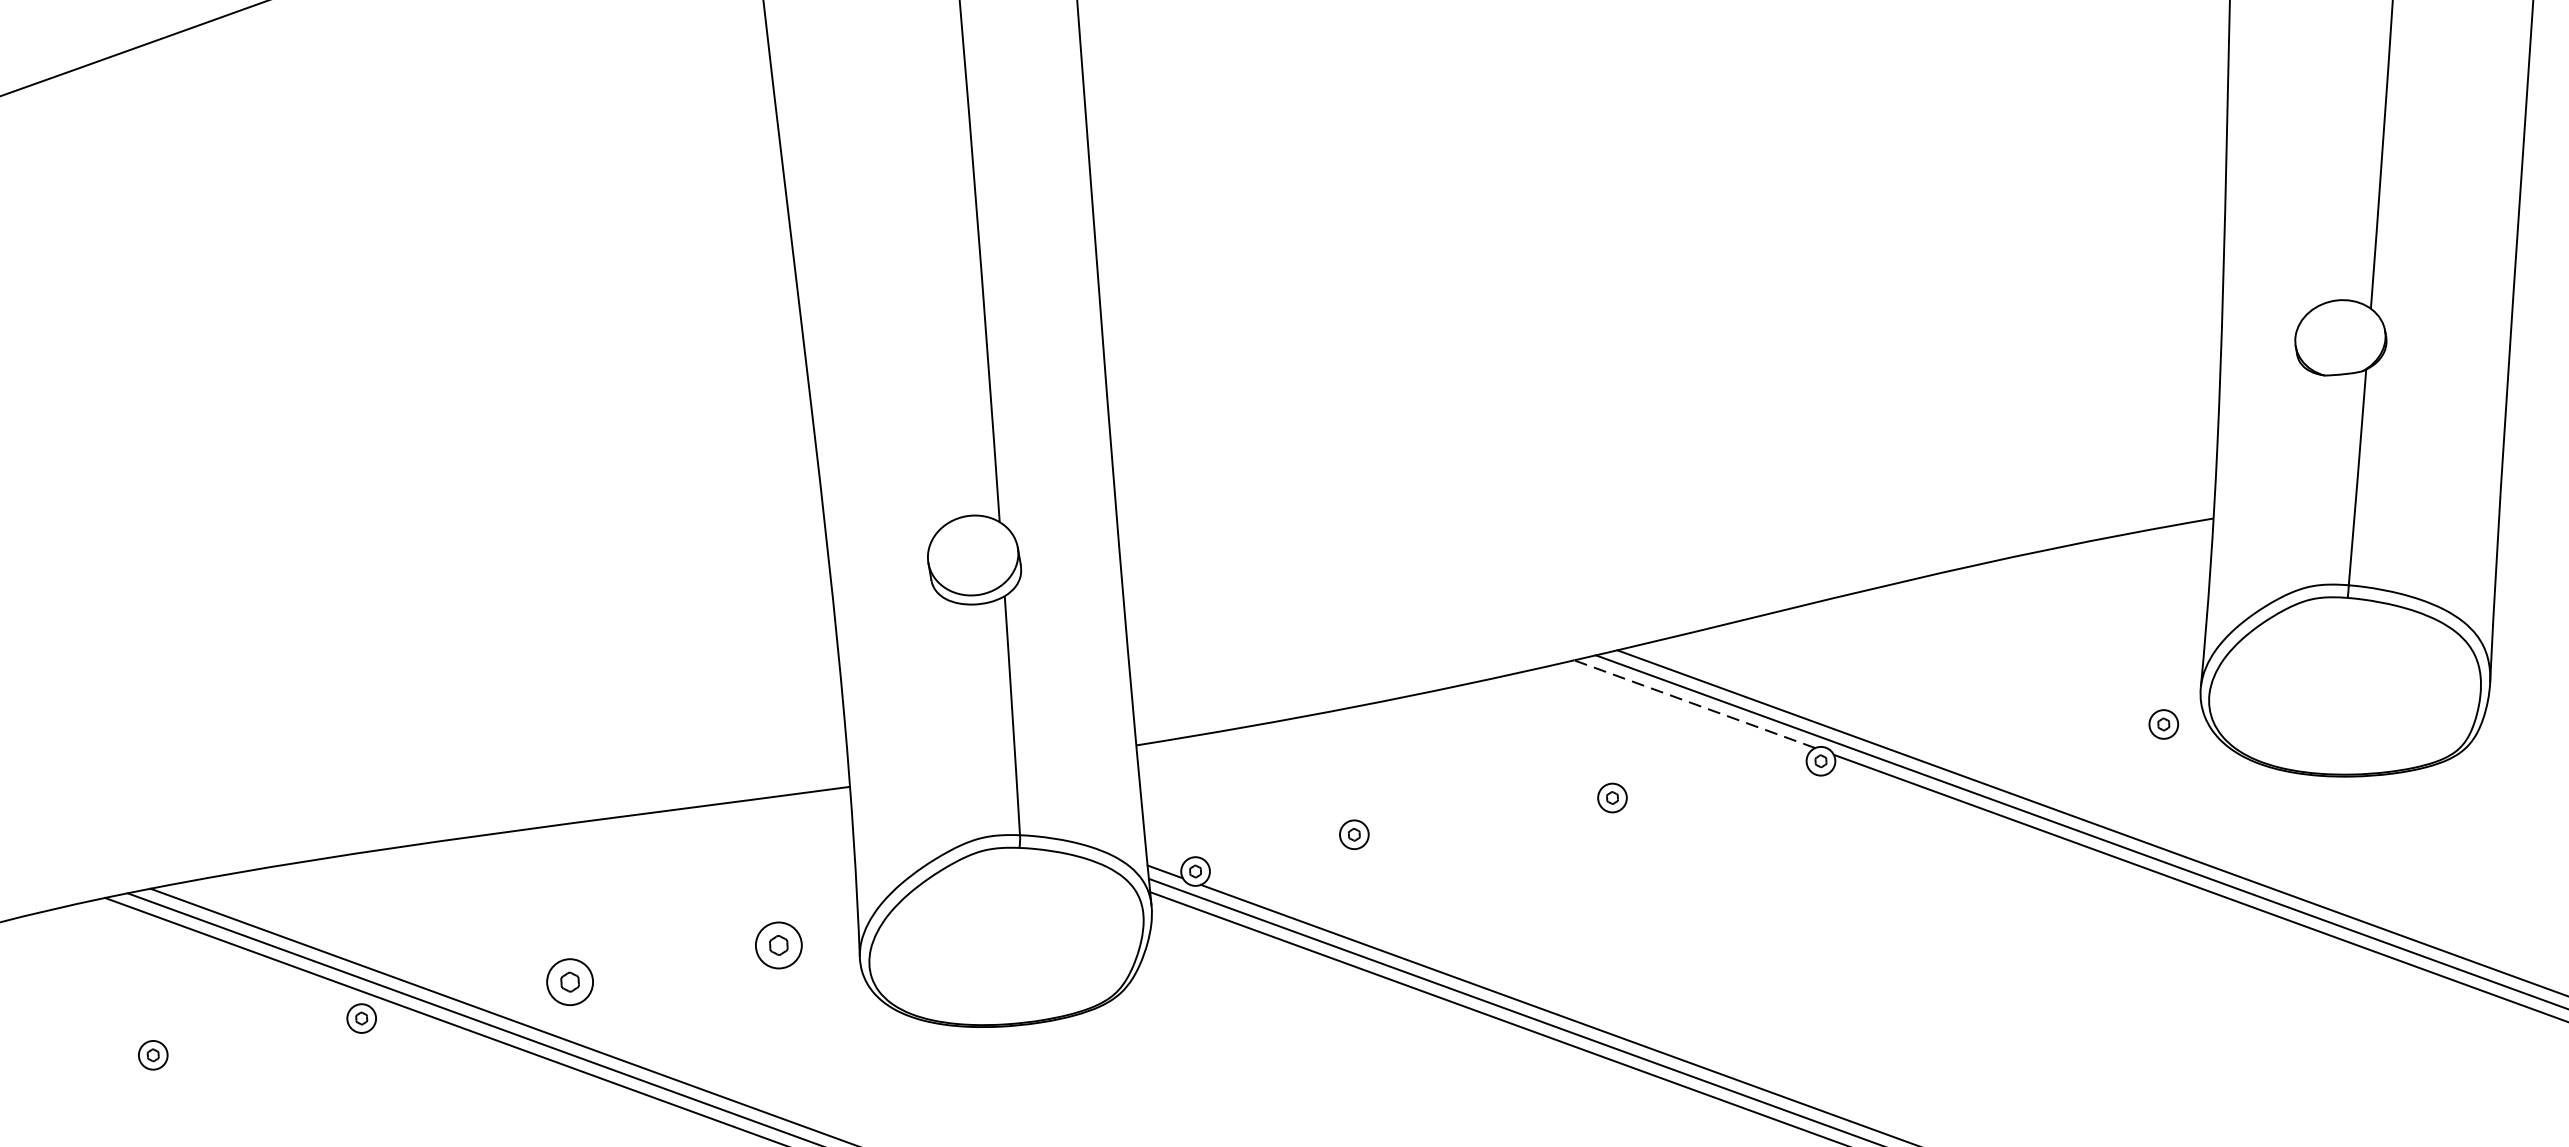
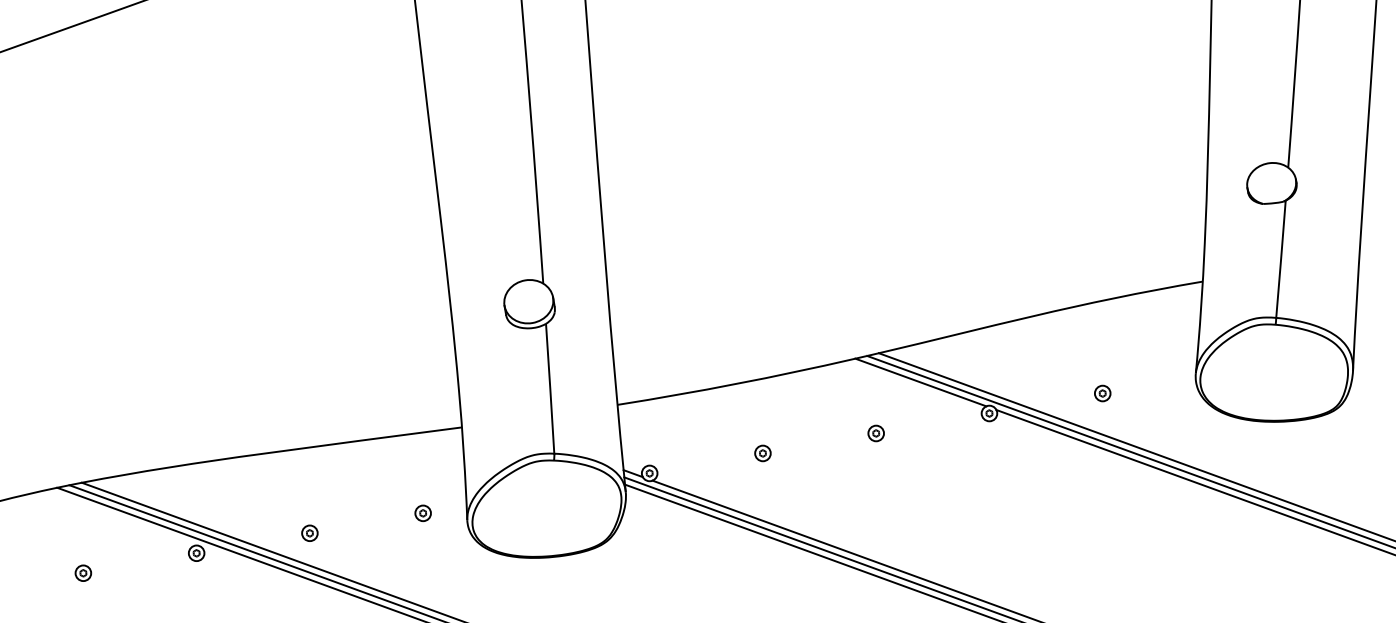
line: (1694, 704) -> (920, 382), dashed -> solid
part: (2163, 724) -> (1102, 393), moved
part: (1353, 834) -> (762, 453), moved
part: (777, 943) -> (422, 512), size x0.62
part: (569, 980) -> (309, 532), size x0.62

